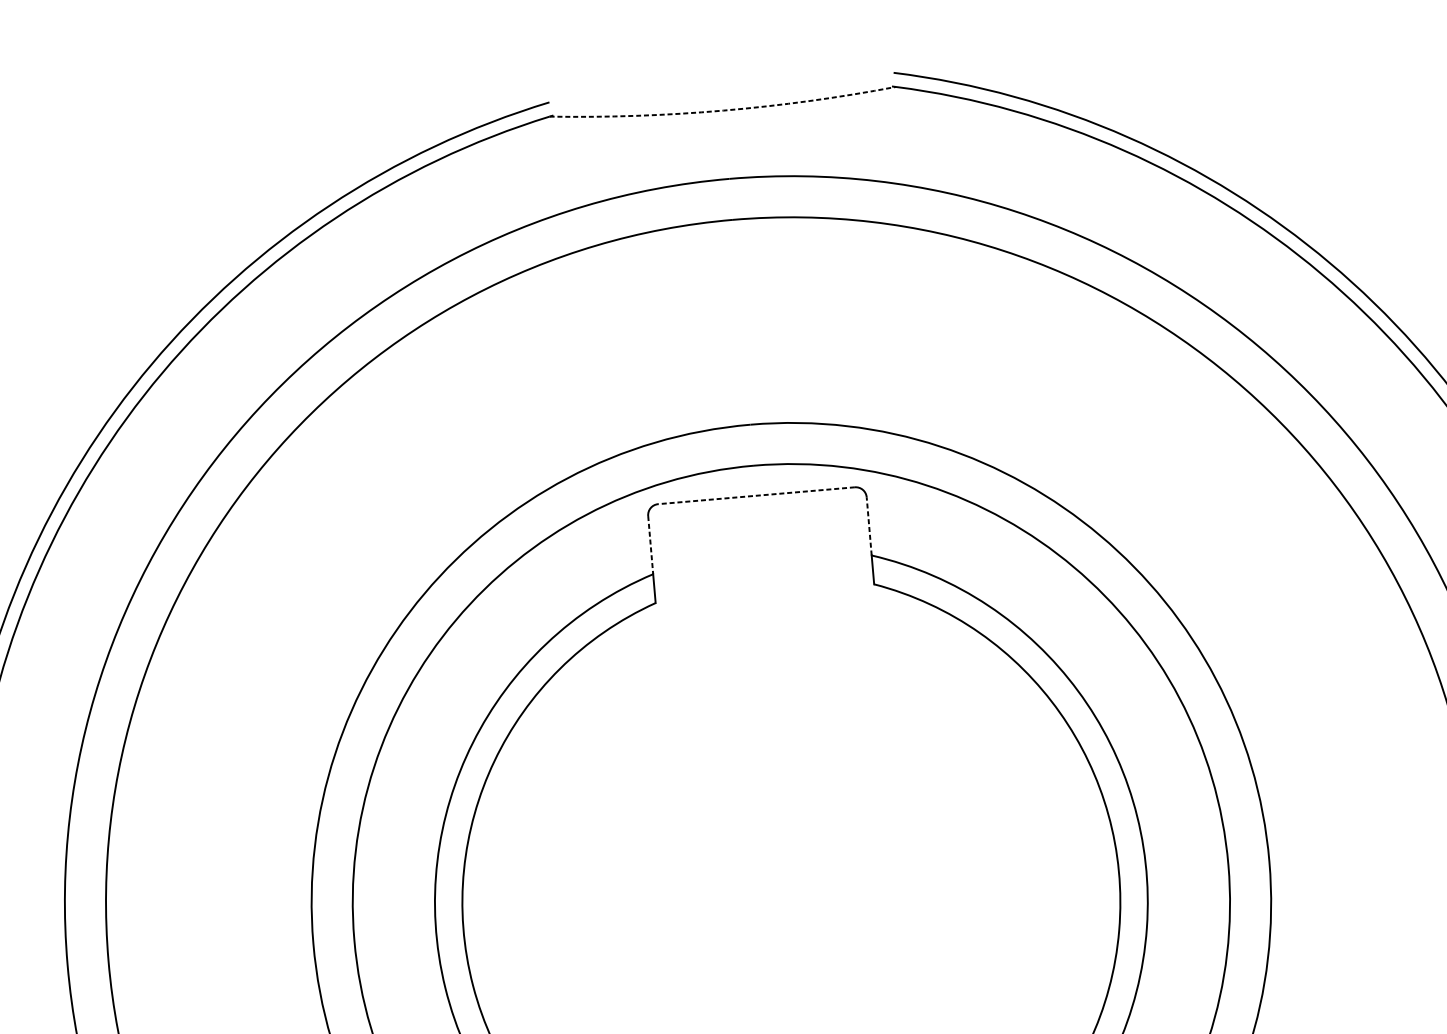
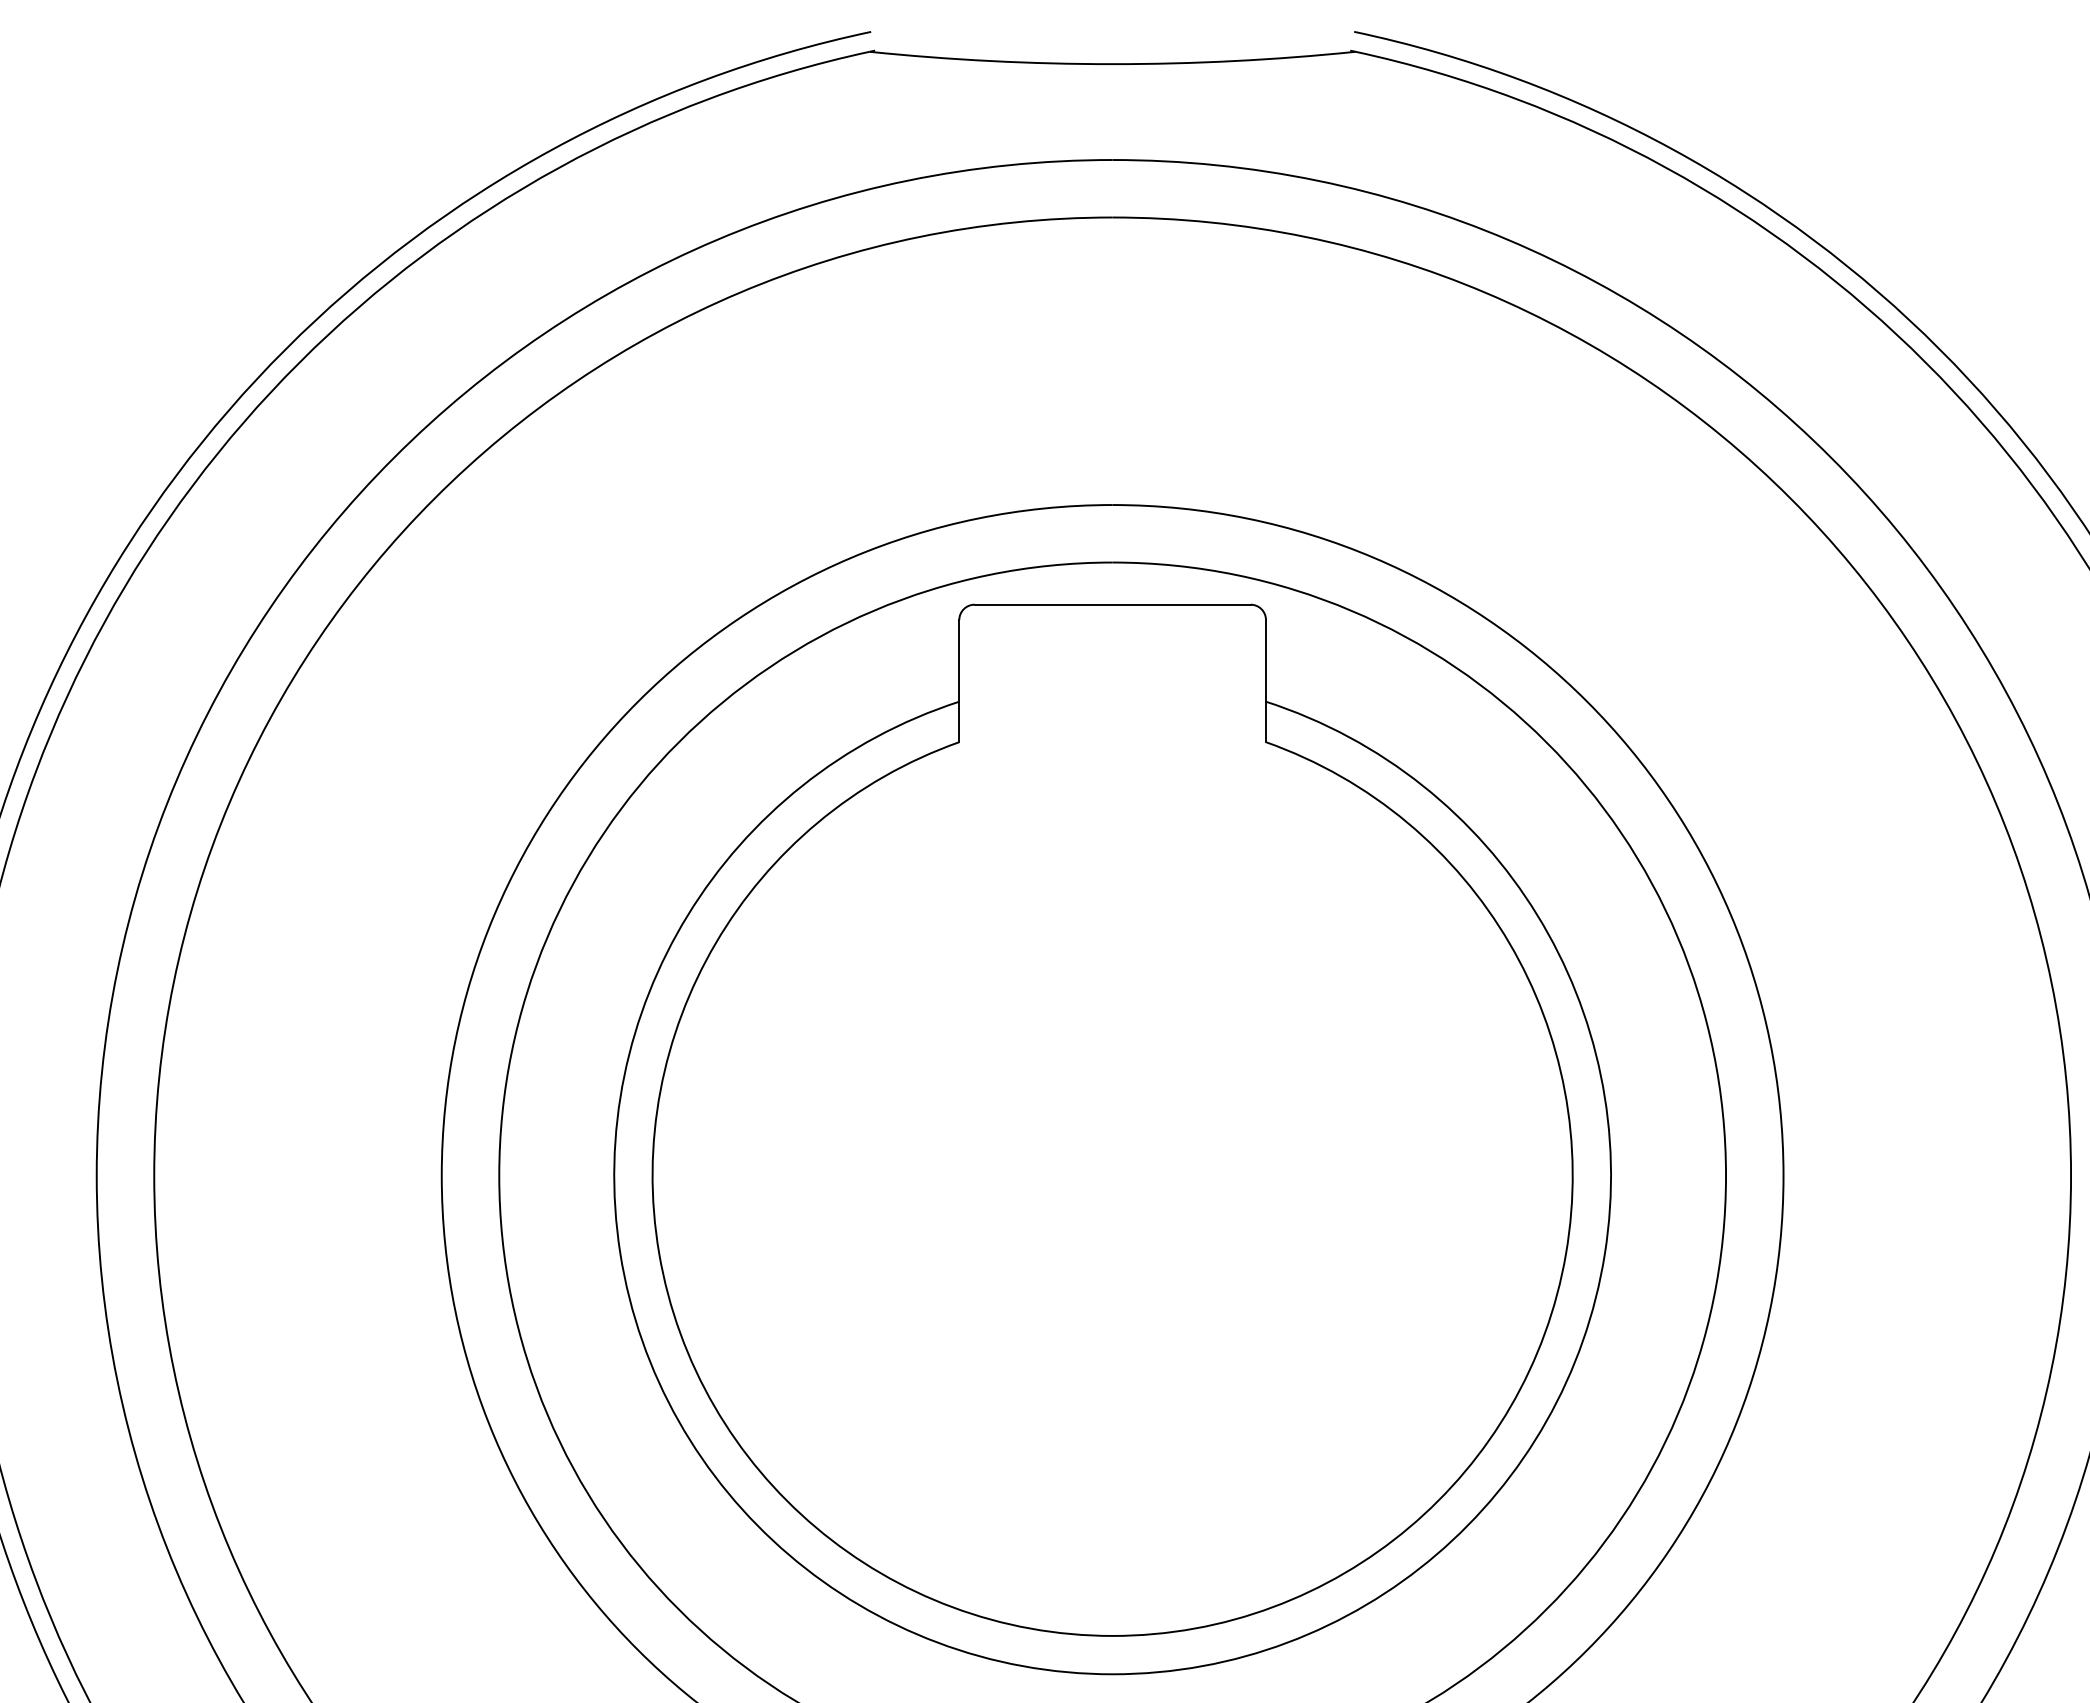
arc: (723, 110) -> (1112, 64), dashed -> solid
line: (756, 495) -> (1112, 604), dashed -> solid
line: (868, 526) -> (1265, 660), dashed -> solid
line: (650, 544) -> (959, 660), dashed -> solid

